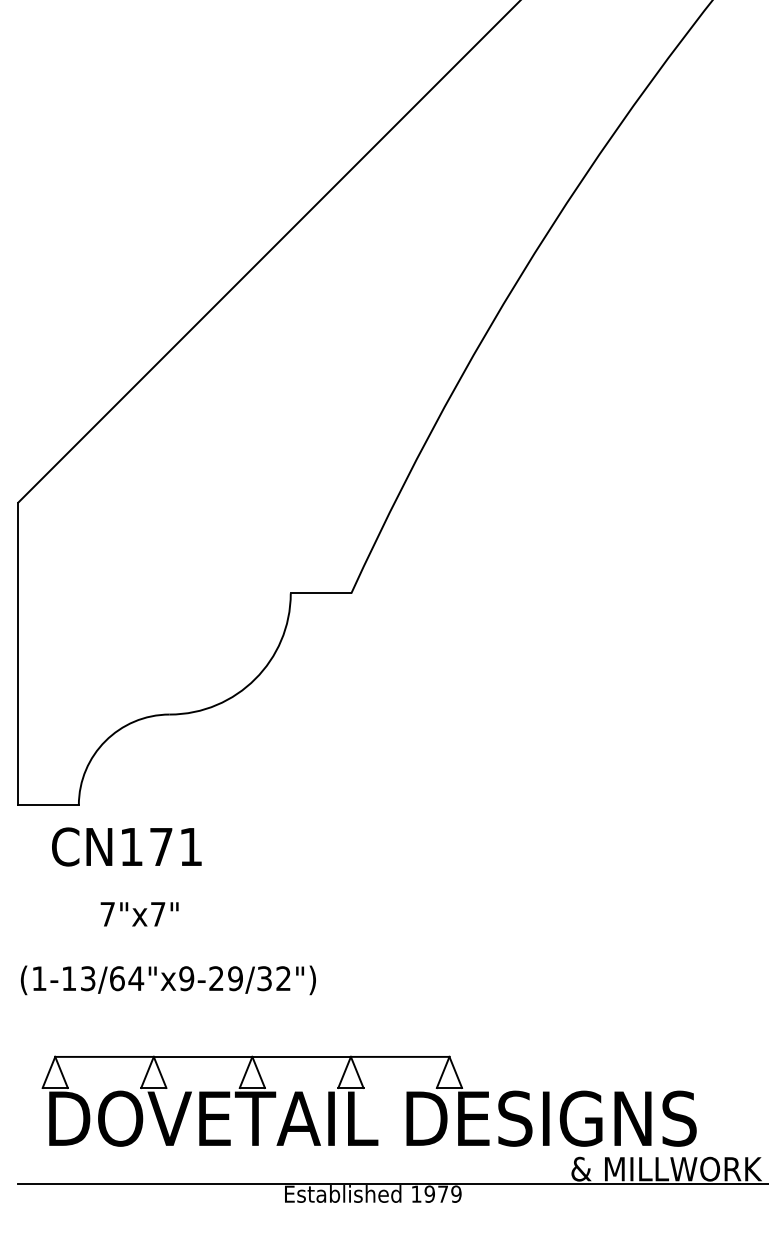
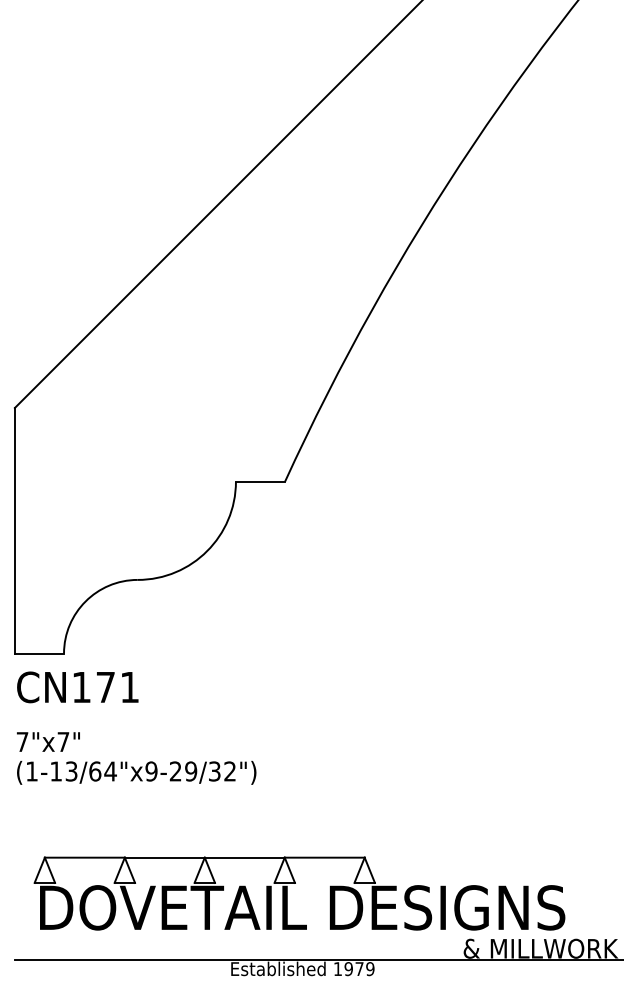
text: (126, 846) -> (77, 686), moved
text: (139, 914) -> (48, 742), moved
text: (168, 980) -> (136, 772), moved

